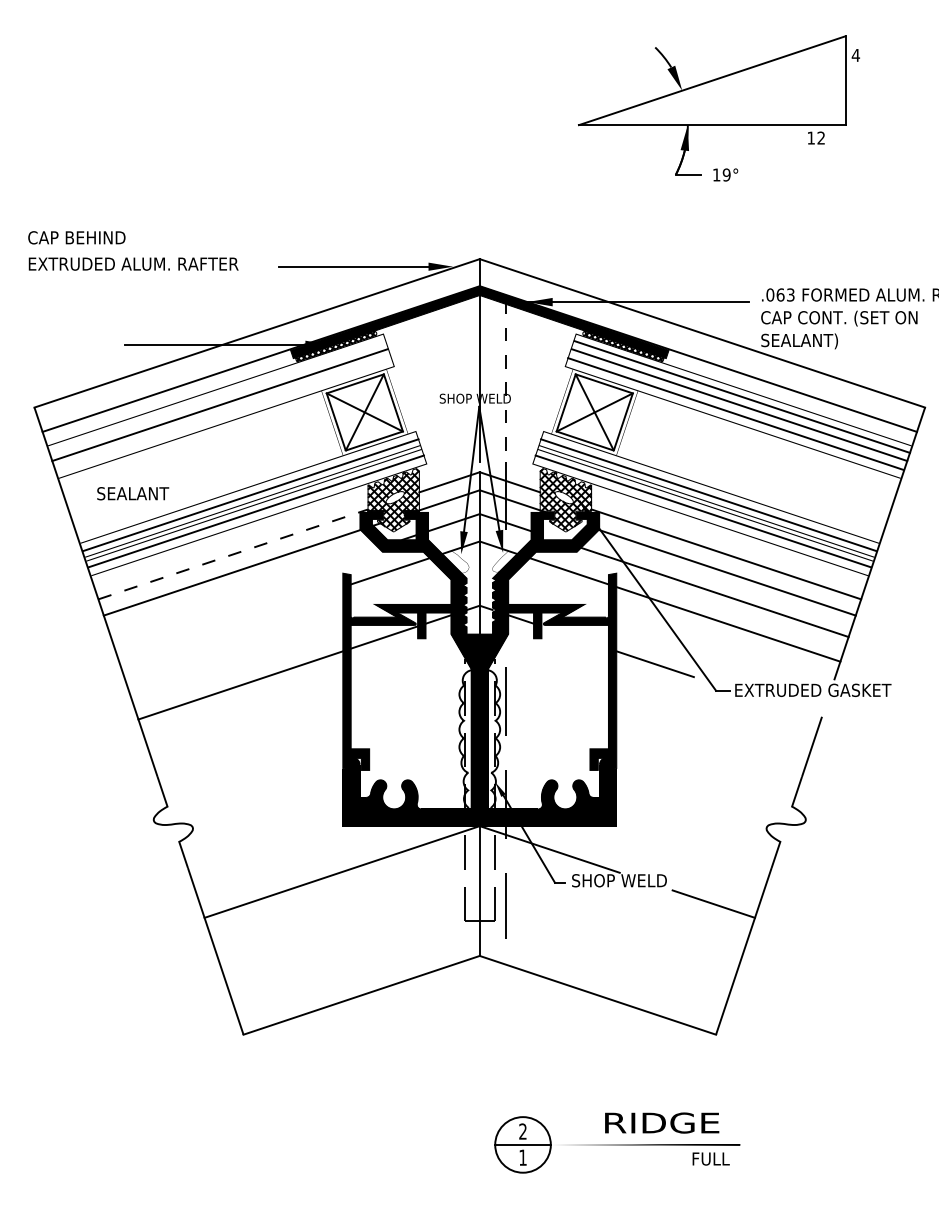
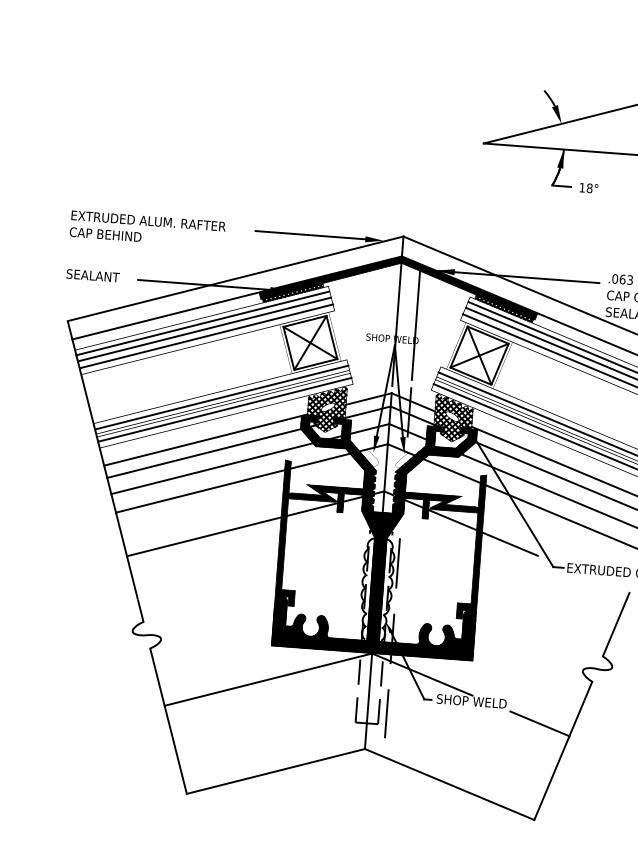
text: (726, 174) -> (589, 187), 19° -> 18°
text: (76, 237) -> (105, 234), moved
line: (505, 376) -> (415, 324), dashed -> solid
line: (217, 396) -> (202, 323), added
line: (223, 413) -> (206, 335), added
text: (133, 493) -> (93, 275), moved
line: (233, 554) -> (206, 440), dashed -> solid
line: (244, 592) -> (211, 468), added
line: (230, 624) -> (199, 491), added
line: (574, 637) -> (452, 520), added

